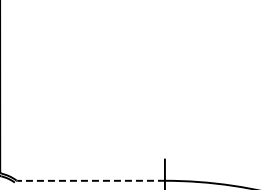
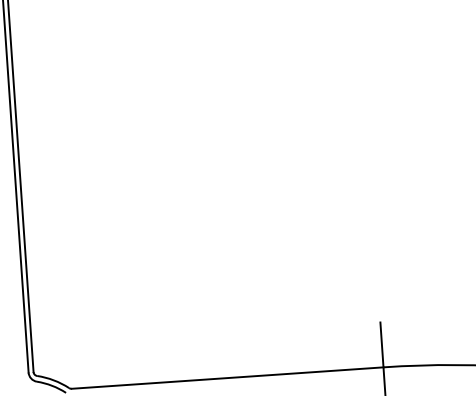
line: (91, 180) -> (228, 377), dashed -> solid

